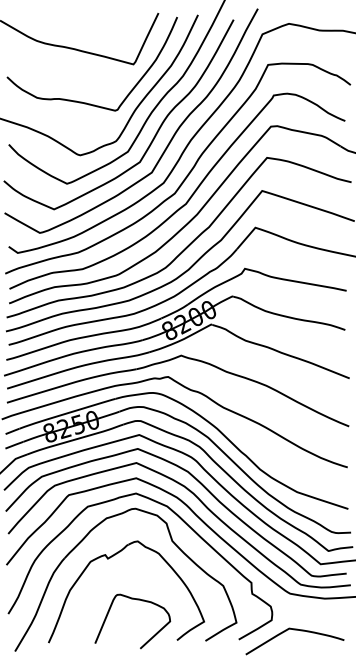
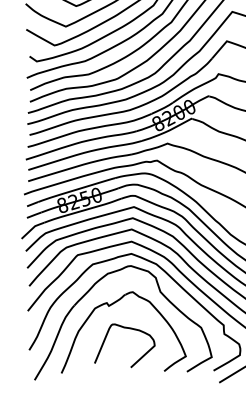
curve: (136, 600) -> (127, 329), moved

